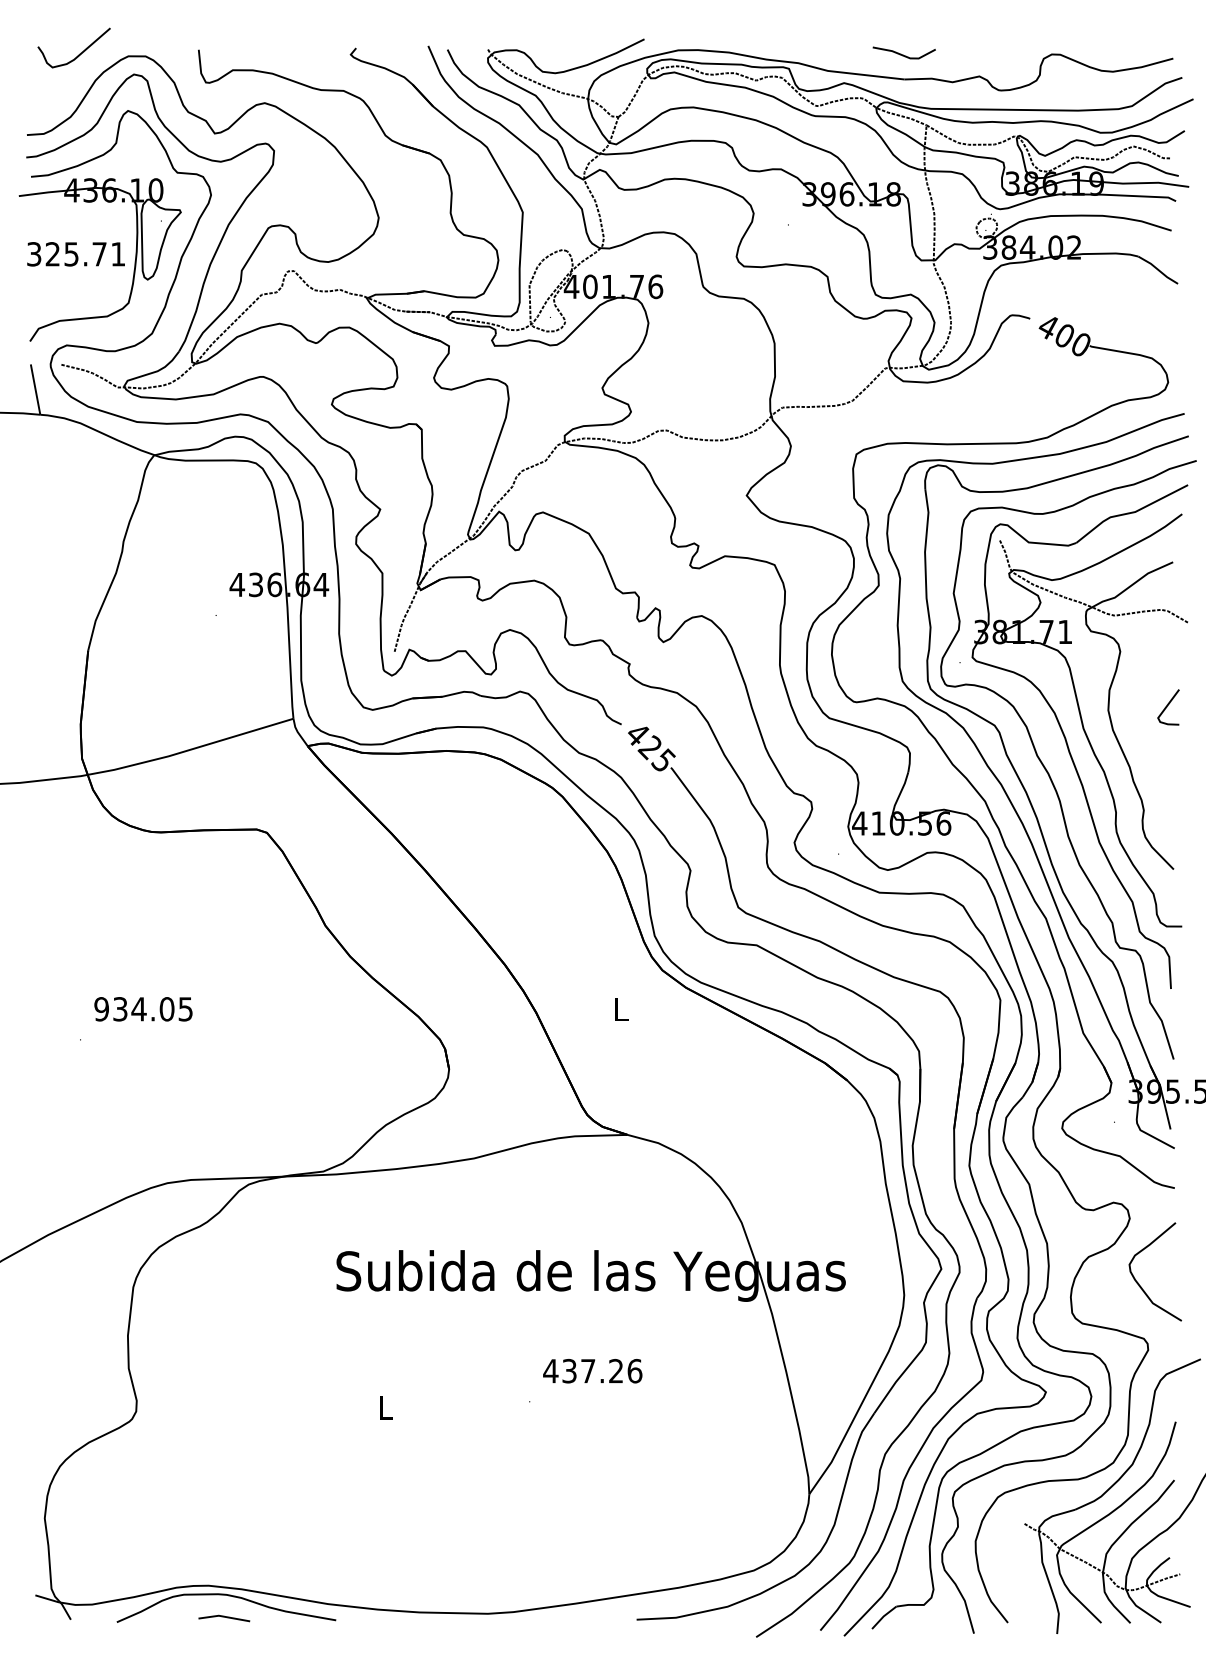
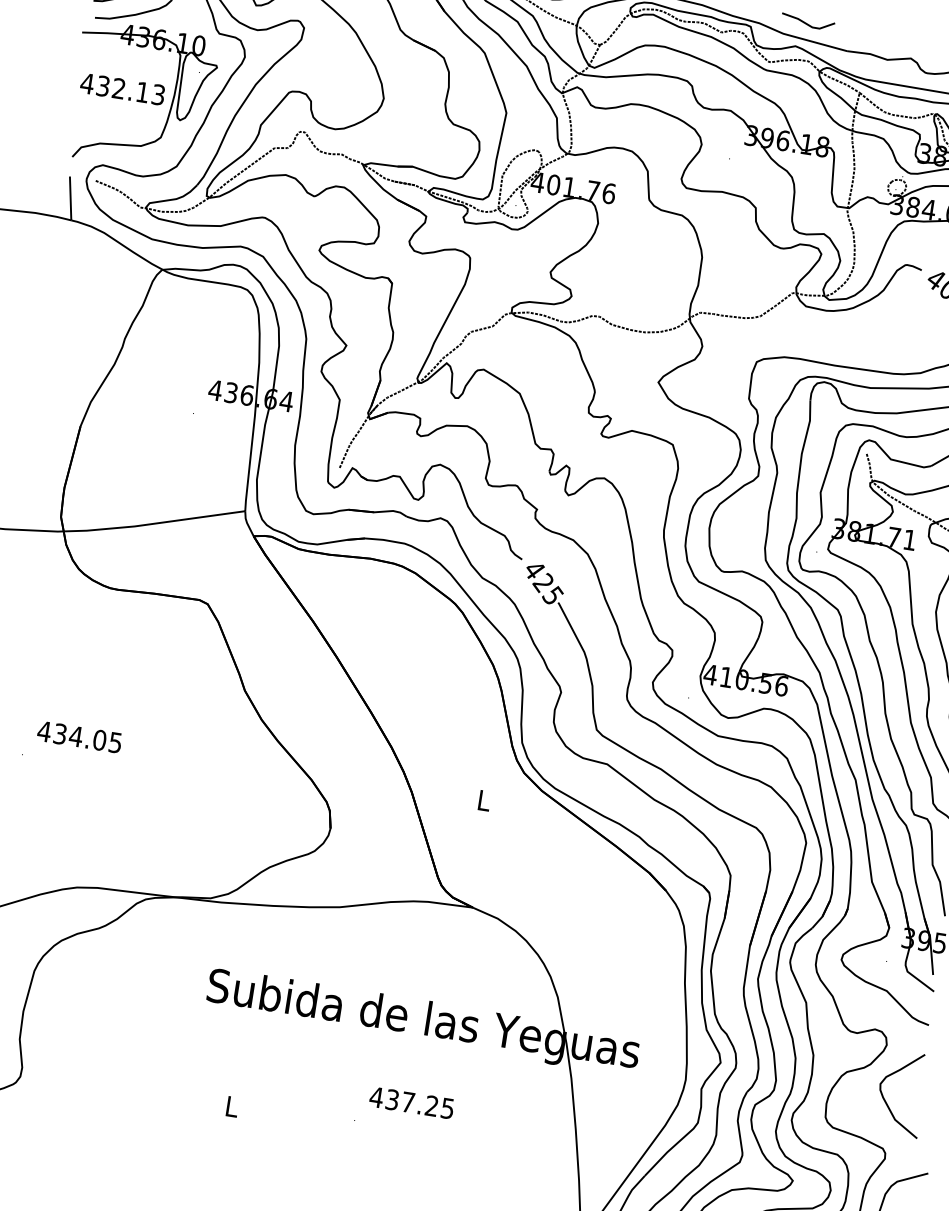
line: (903, 54) -> (807, 23), moved
text: (75, 254) -> (122, 89), 325.71 -> 432.13
text: (101, 1009) -> (44, 731), 934.05 -> 434.05
text: (634, 1370) -> (447, 1107), 437.26 -> 437.25

